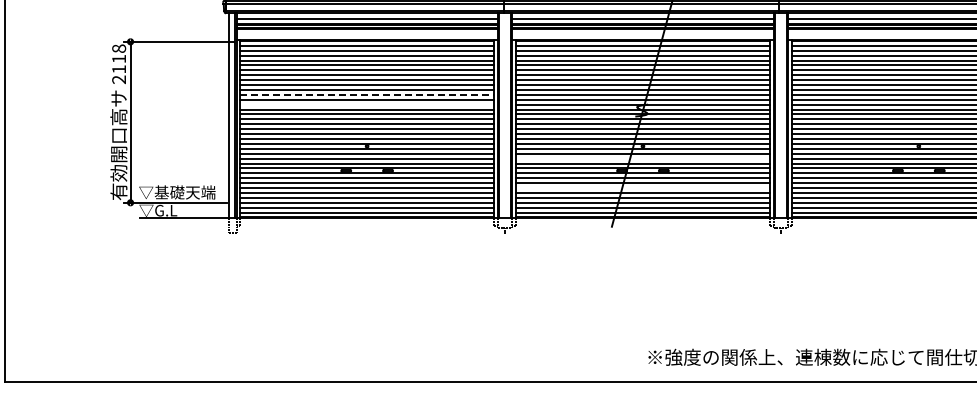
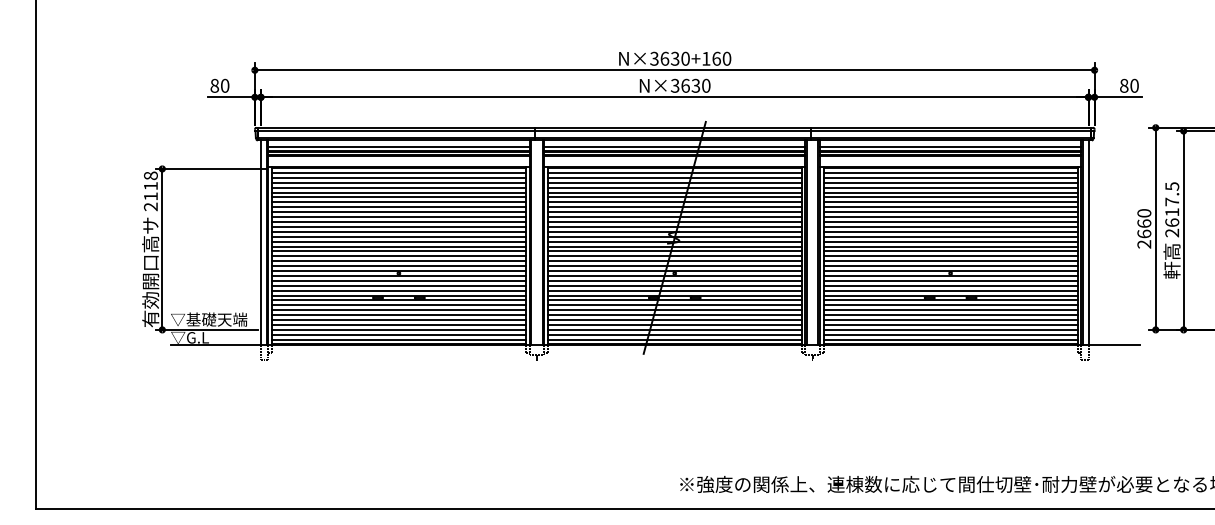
line: (366, 95) -> (398, 222), dashed -> solid
line: (366, 104) -> (398, 231), added
line: (642, 158) -> (674, 285), added
line: (642, 188) -> (674, 315), added

